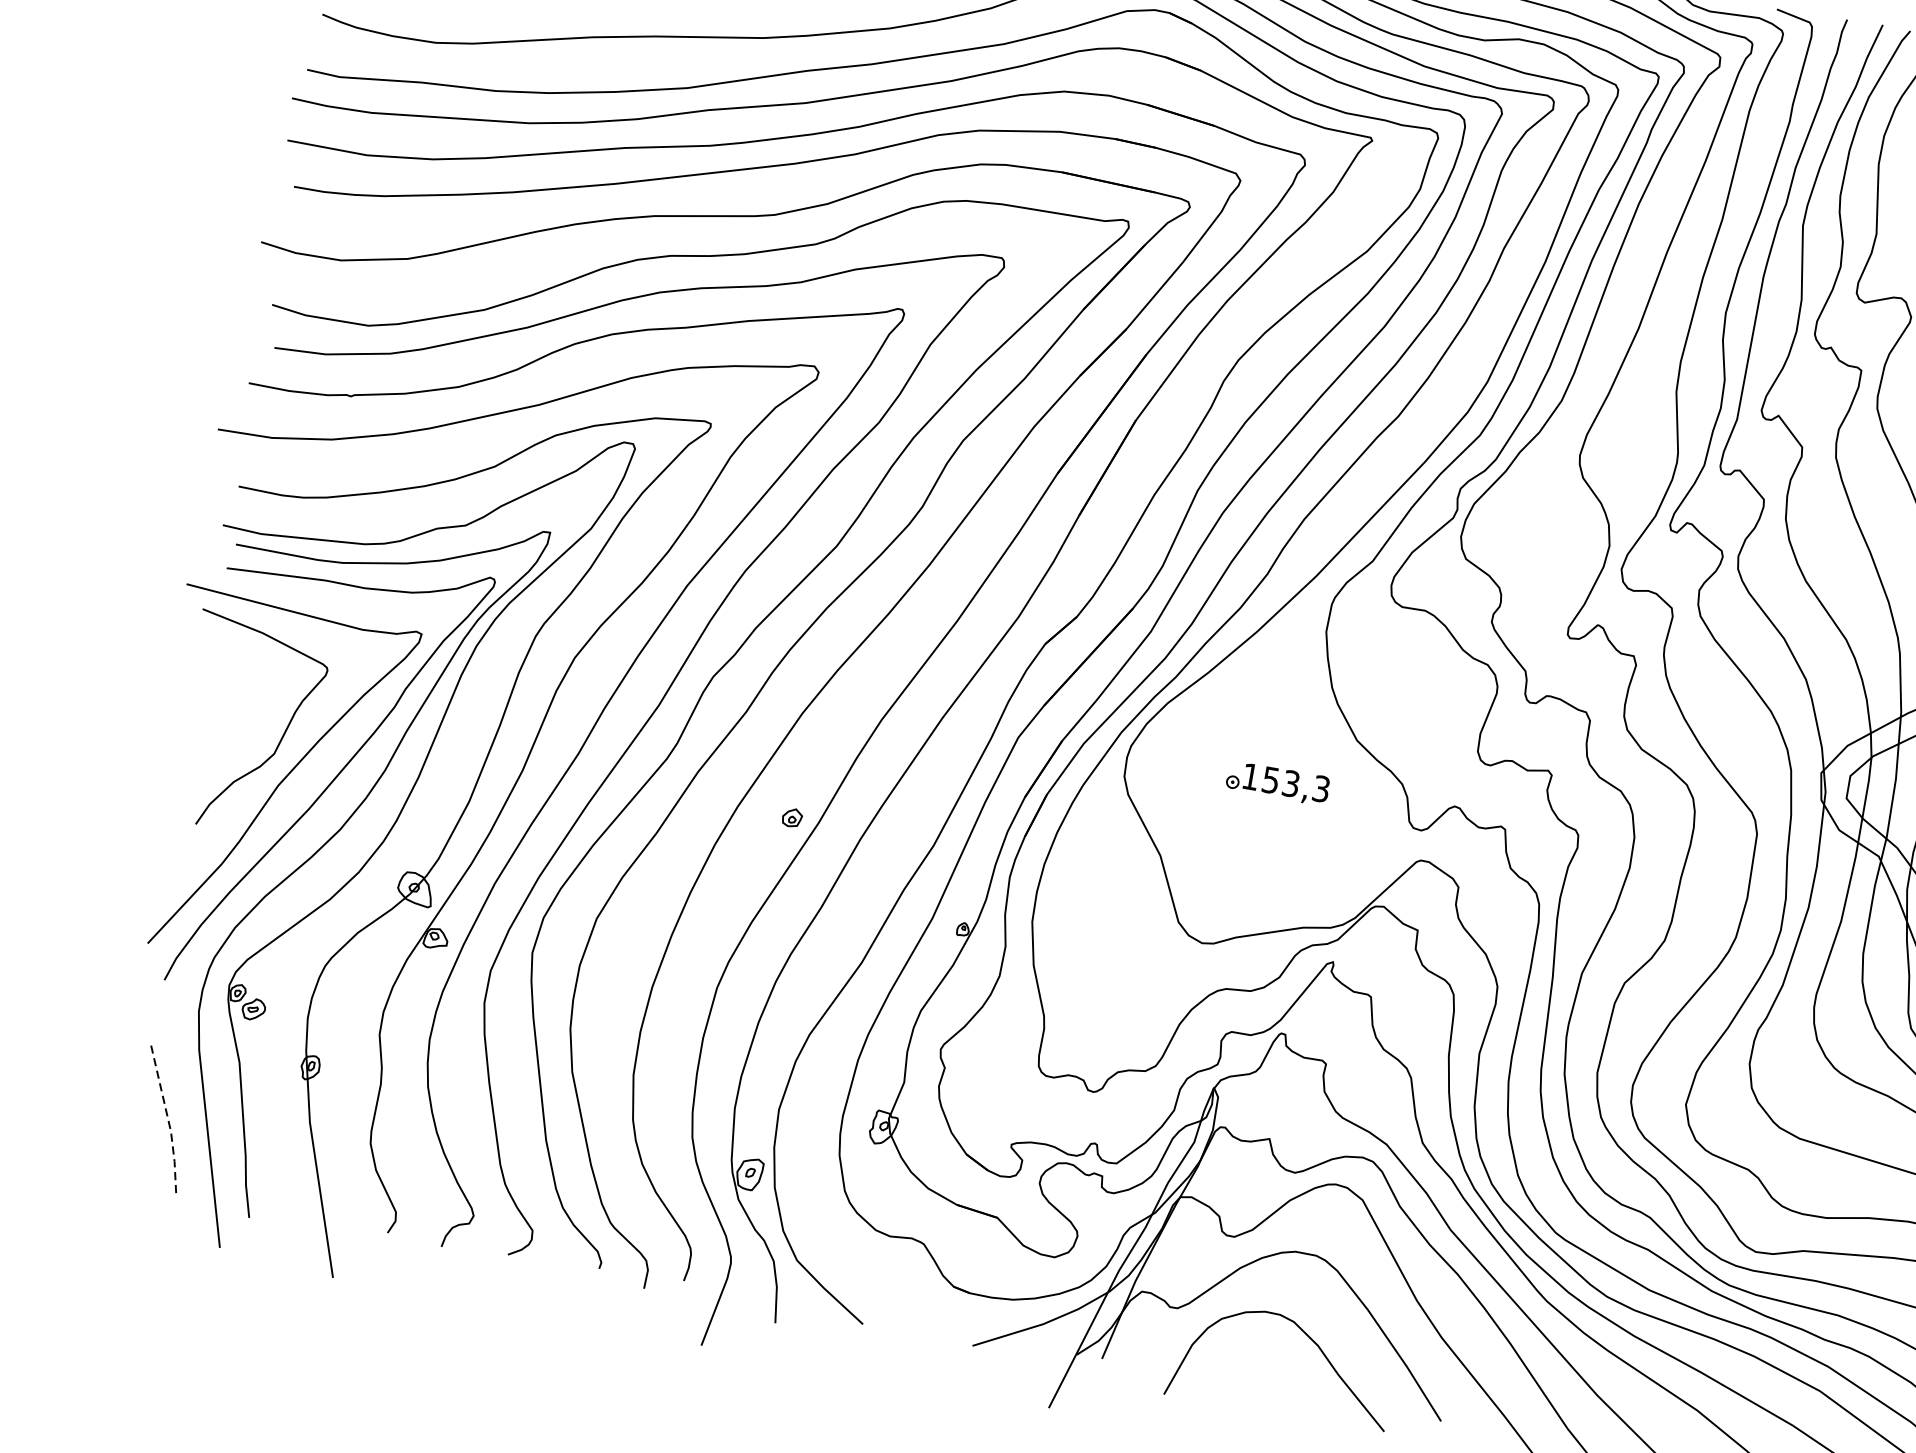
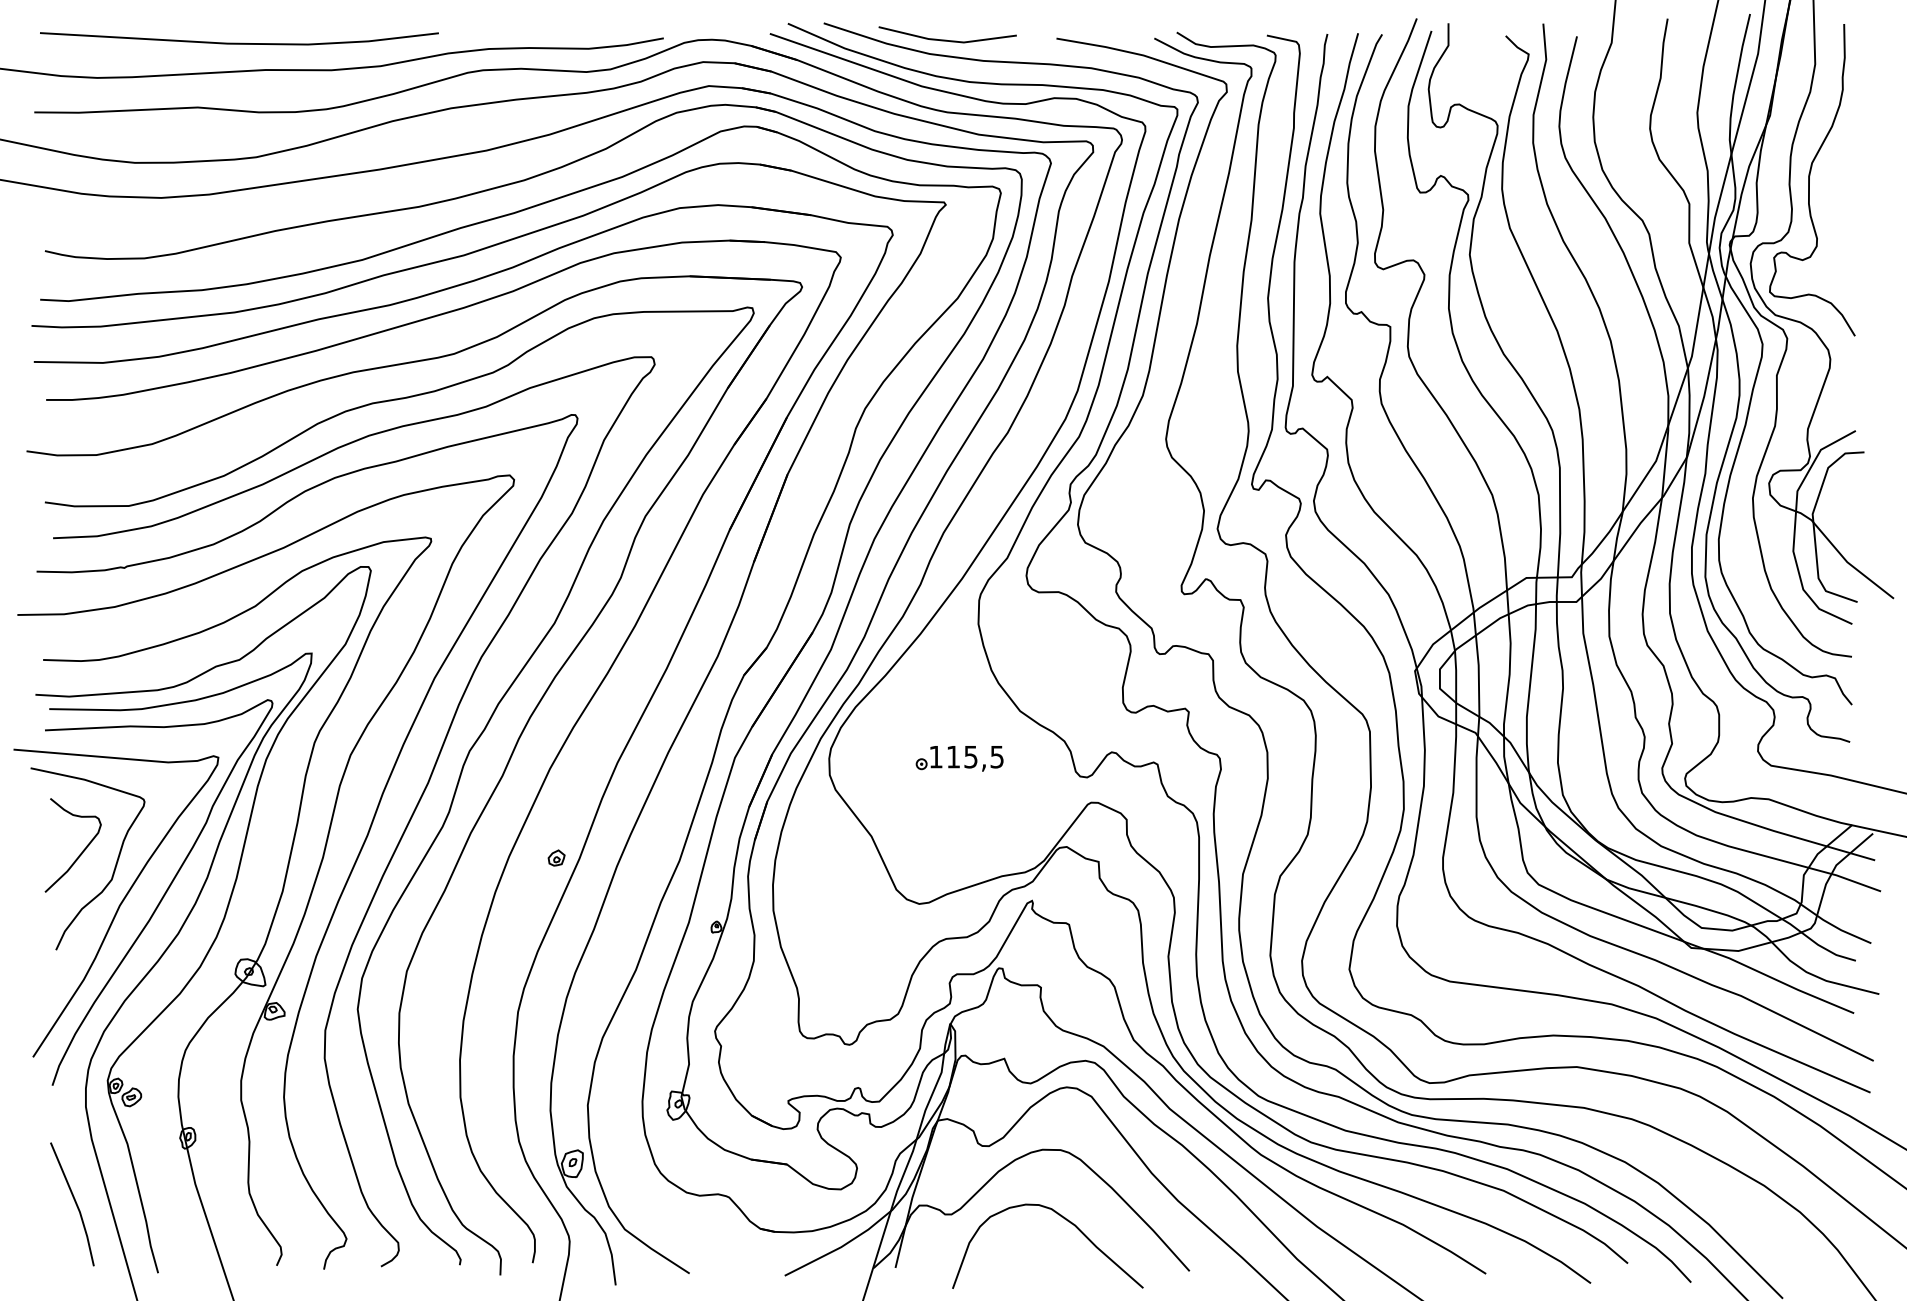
curve: (246, 714) -> (82, 850), added
text: (1296, 784) -> (975, 756), 153,3 -> 115,5
line: (168, 1122) -> (76, 1204), dashed -> solid

